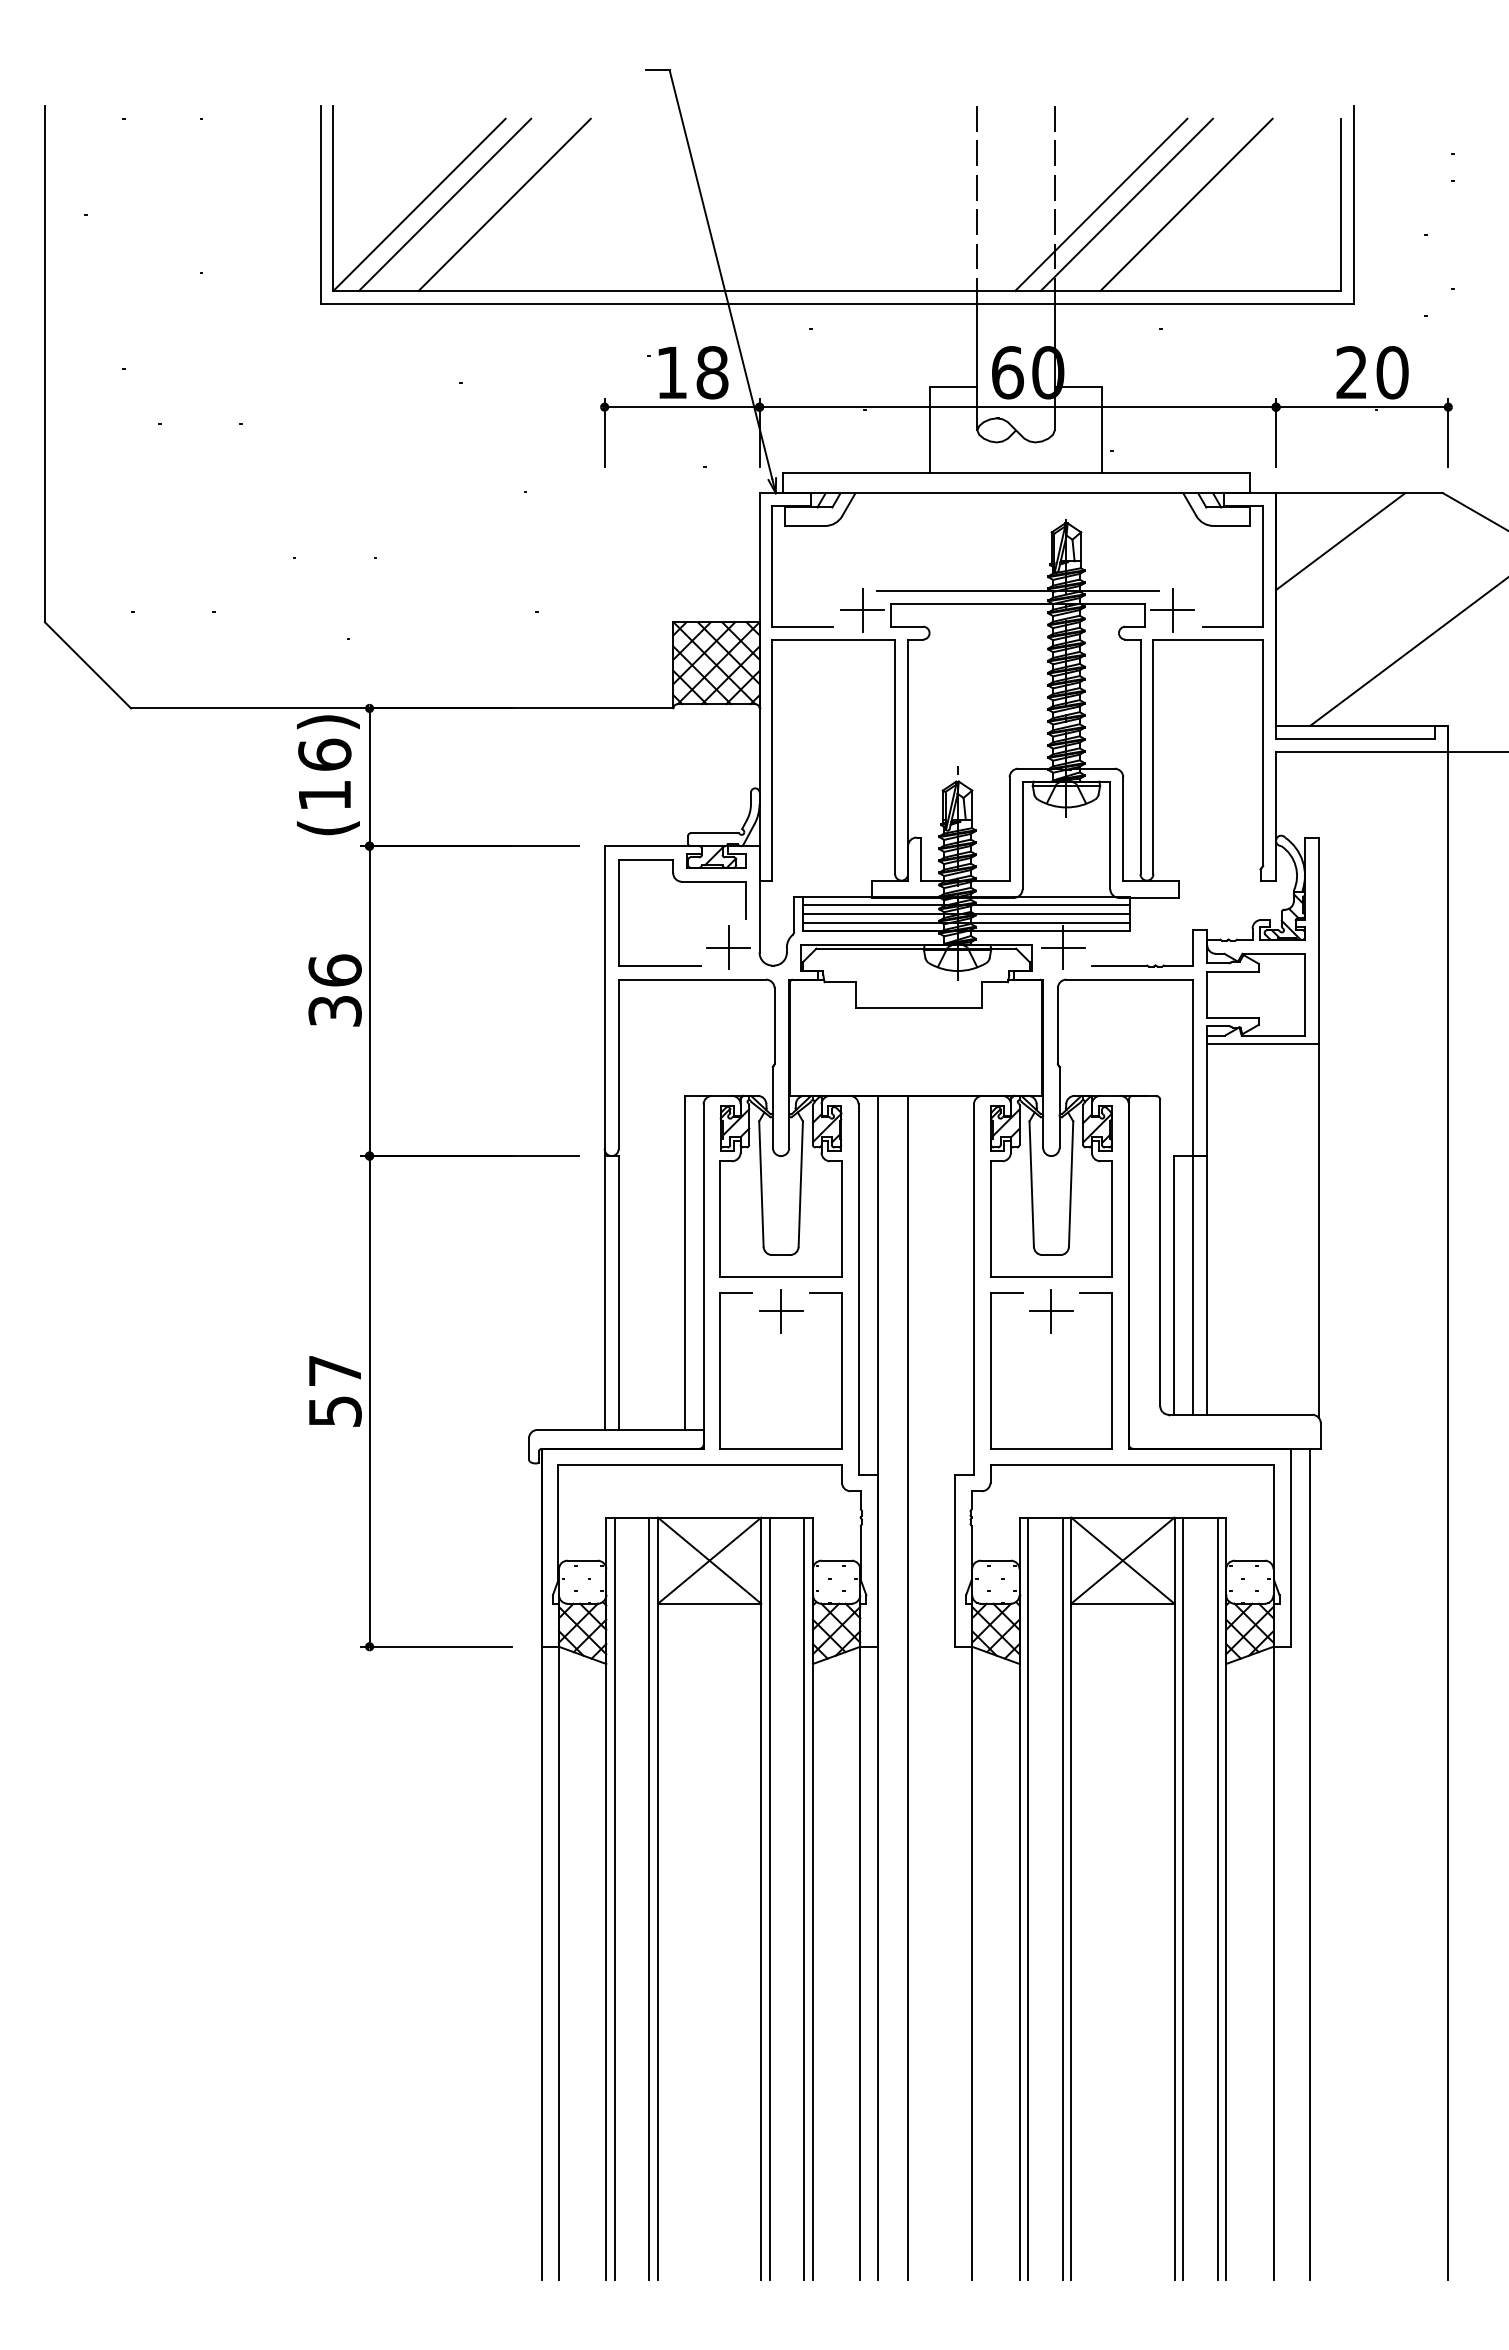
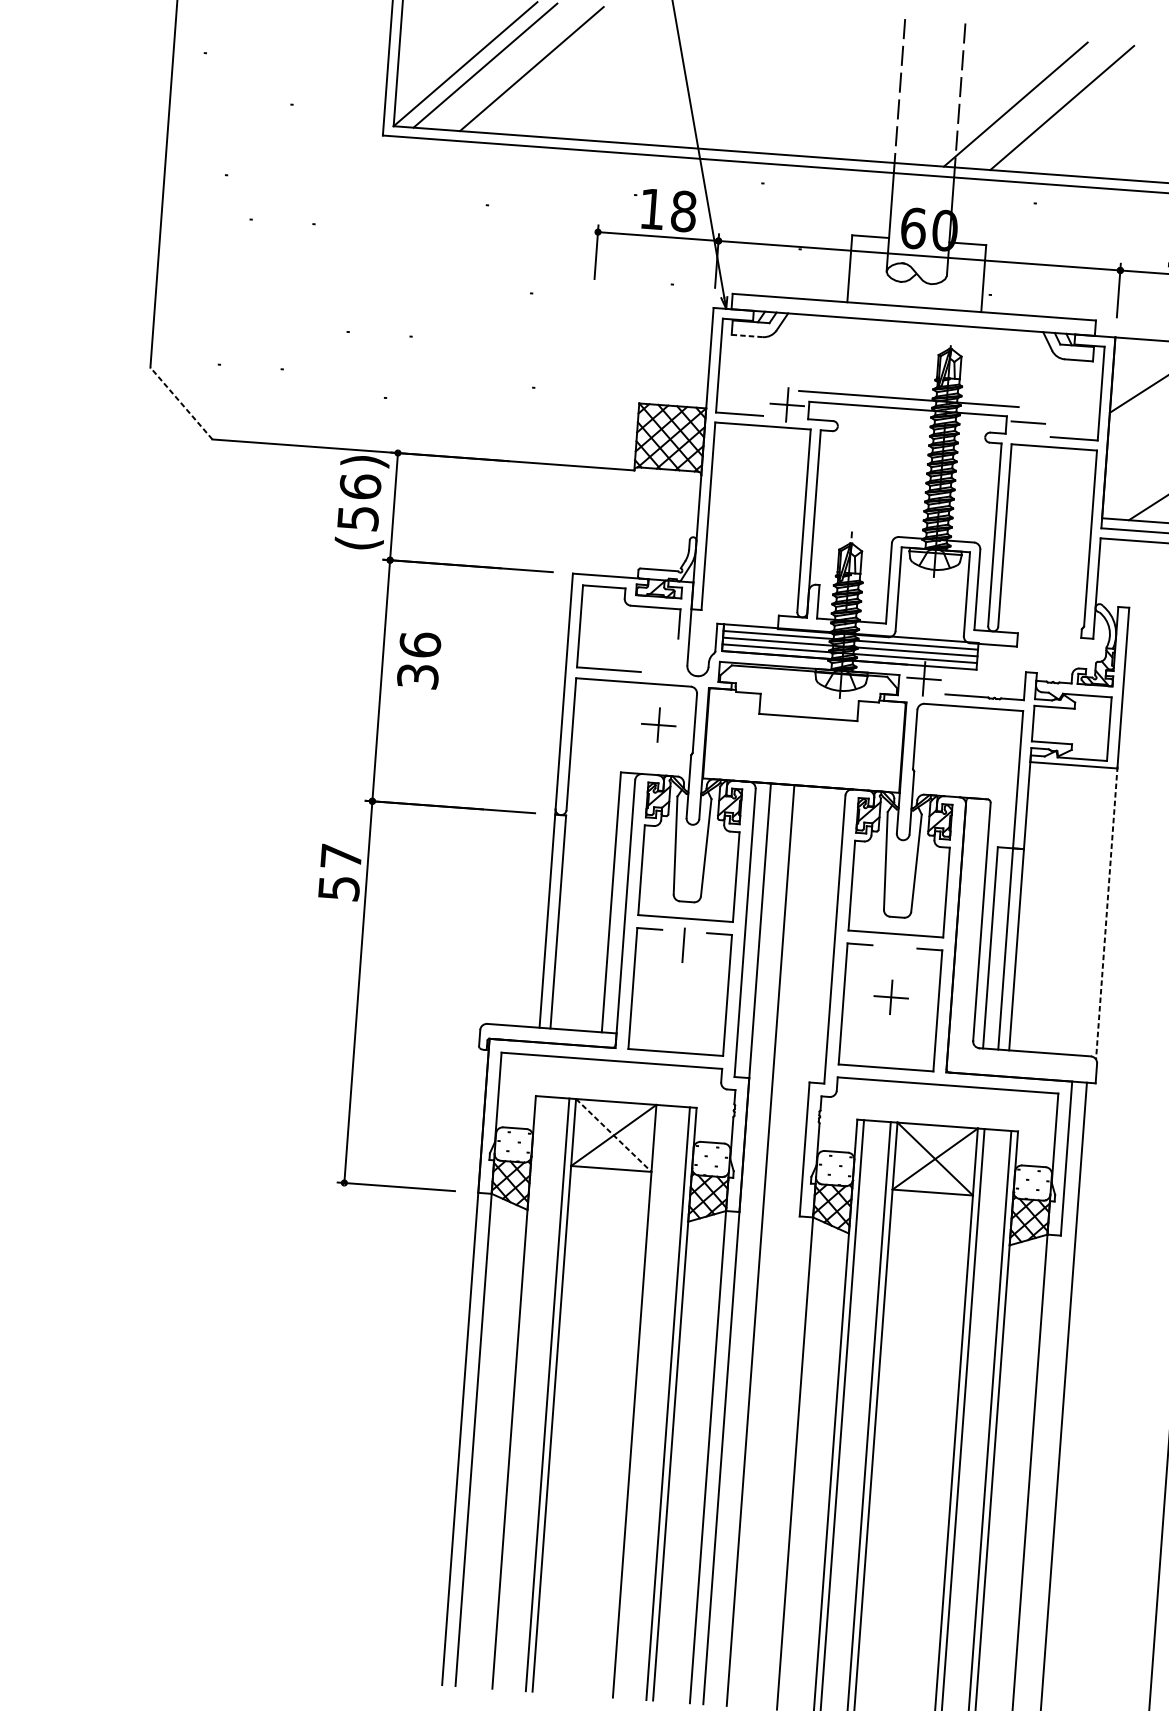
line: (1101, 204) -> (996, 102), removed
line: (805, 525) -> (747, 335), solid -> dashed
line: (1172, 609) -> (1028, 421), removed
line: (88, 665) -> (181, 403), solid -> dashed
text: (325, 795) -> (358, 518), (16) -> (56)
part: (728, 947) -> (658, 724), moved
text: (334, 990) -> (418, 660), moved
line: (1319, 1230) -> (1107, 913), solid -> dashed
line: (780, 1311) -> (683, 945), removed
part: (1051, 1311) -> (891, 997), moved
text: (335, 1391) -> (340, 872), moved
line: (710, 1561) -> (614, 1136), solid -> dashed
line: (614, 1898) -> (520, 1392), removed
line: (769, 1898) -> (641, 1401), removed

